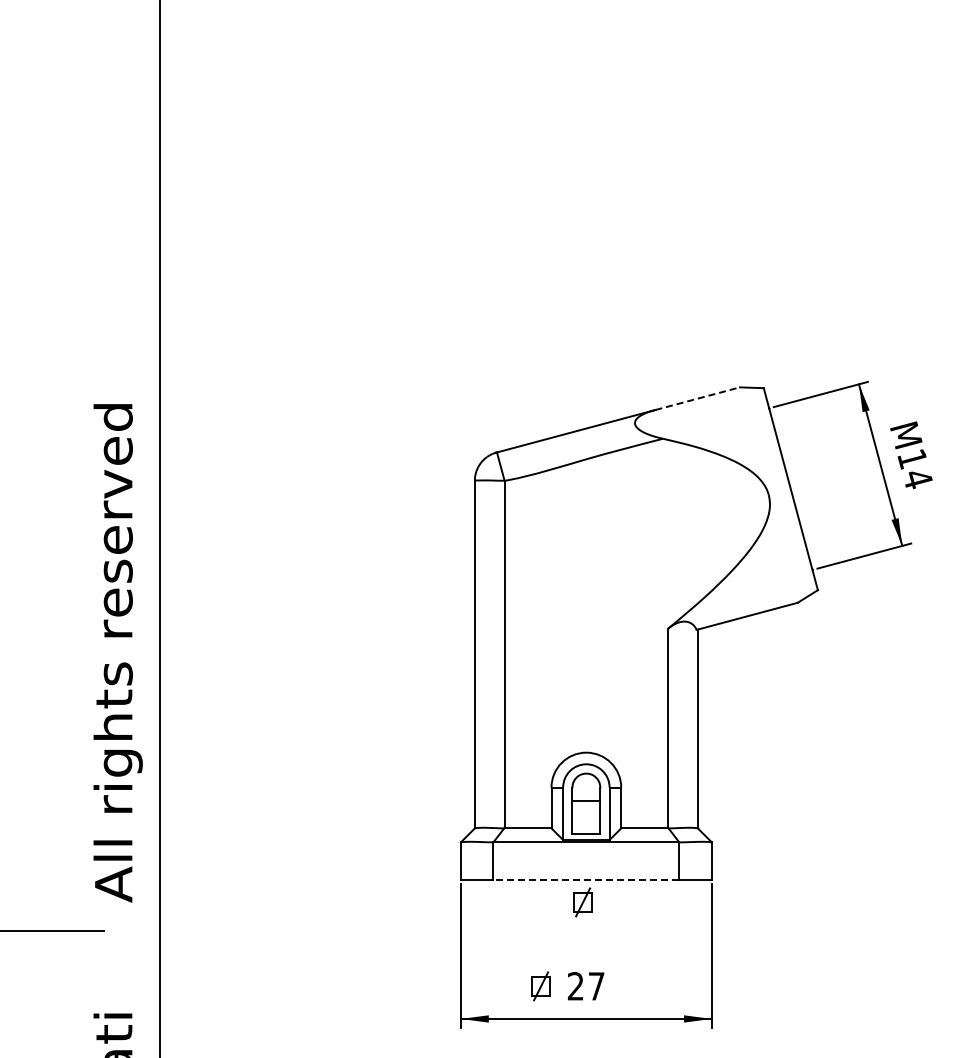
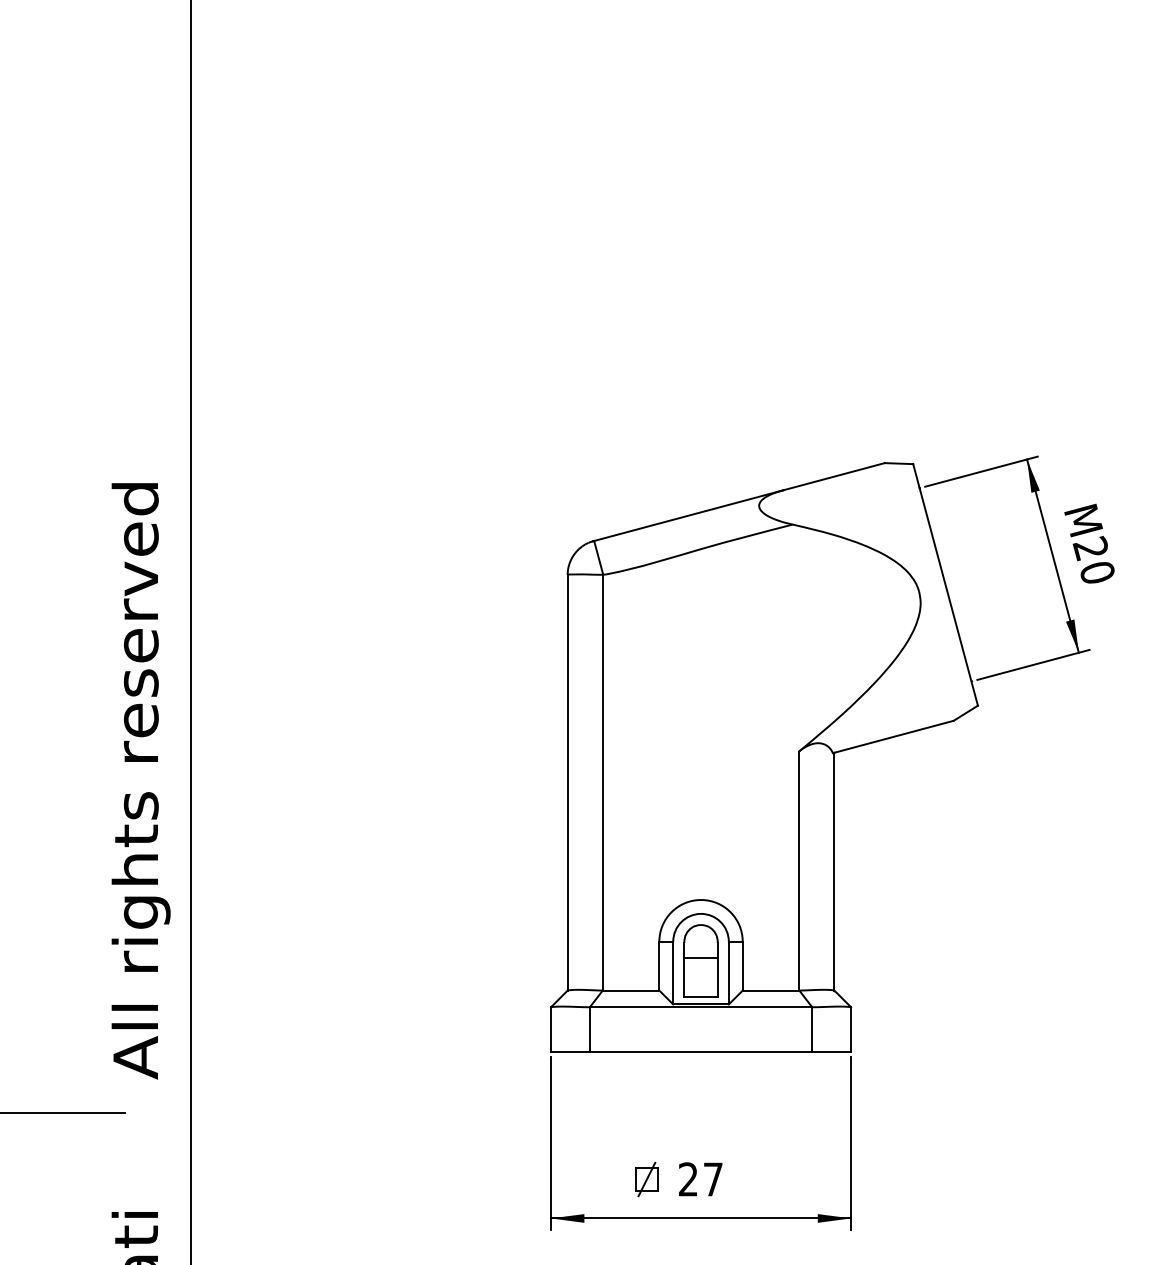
line: (697, 398) -> (833, 476), dashed -> solid
text: (914, 468) -> (1093, 560), M14 -> M20
line: (586, 879) -> (701, 1051), dashed -> solid
part: (582, 902) -> (696, 1079), removed

